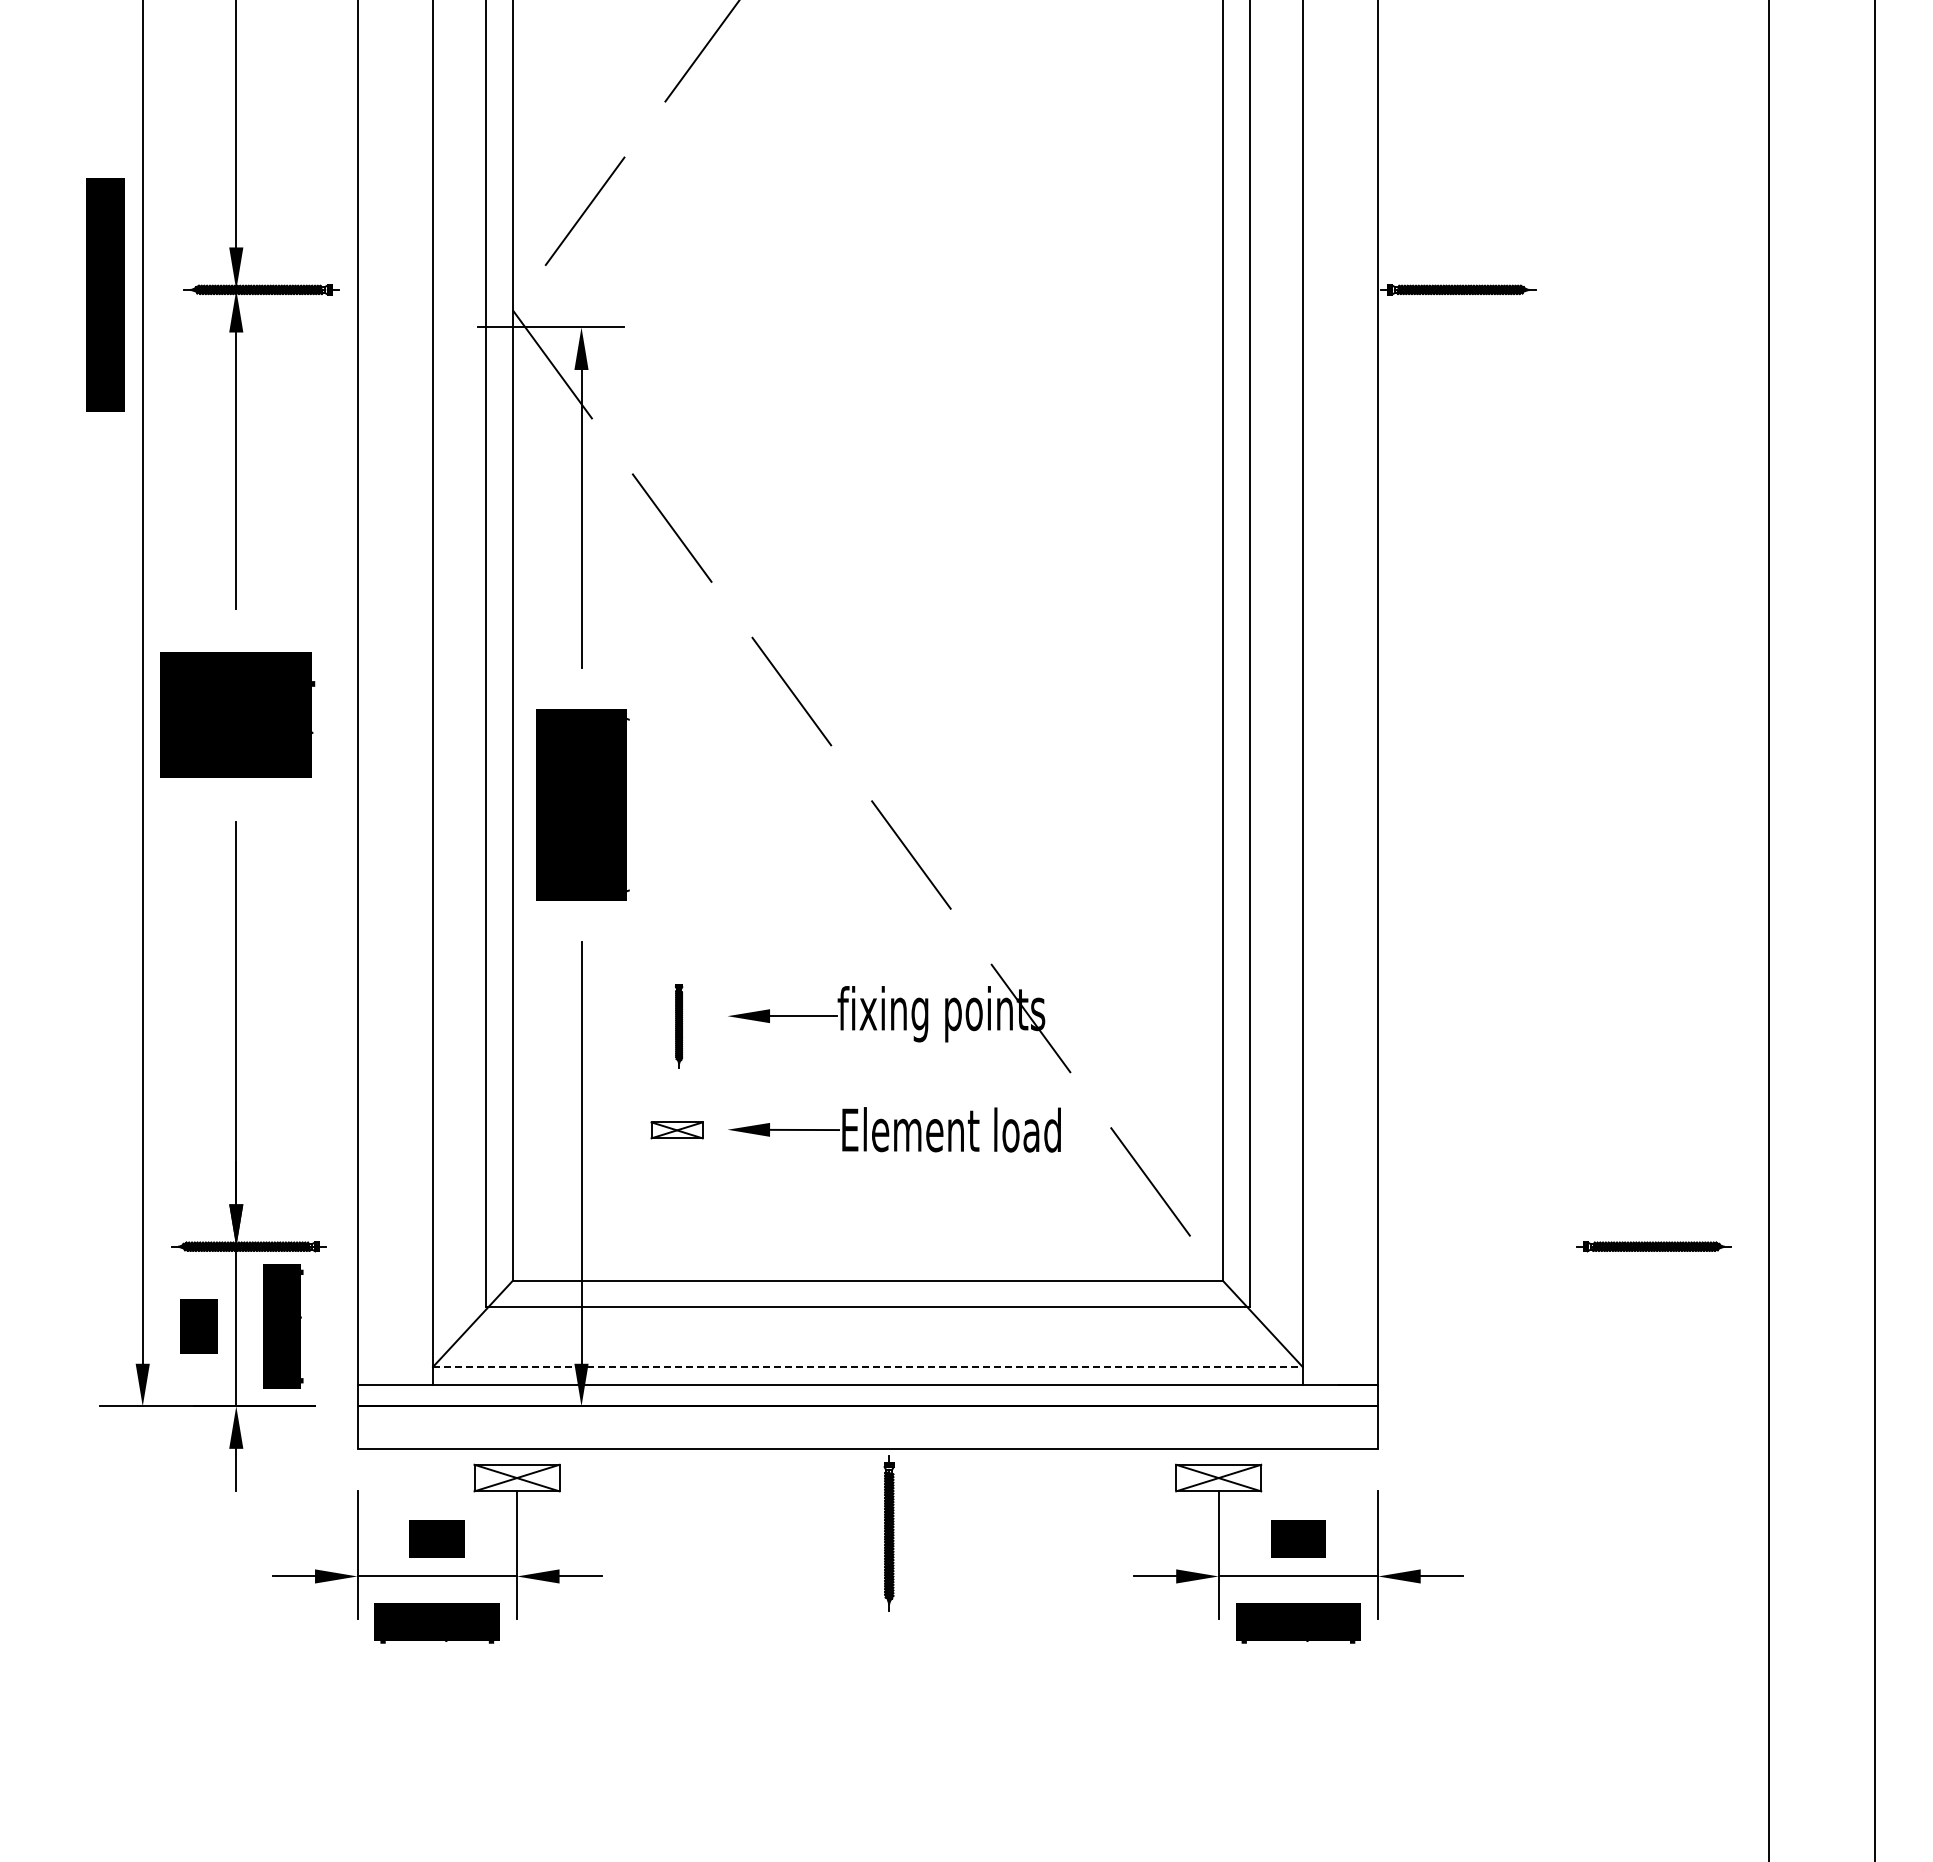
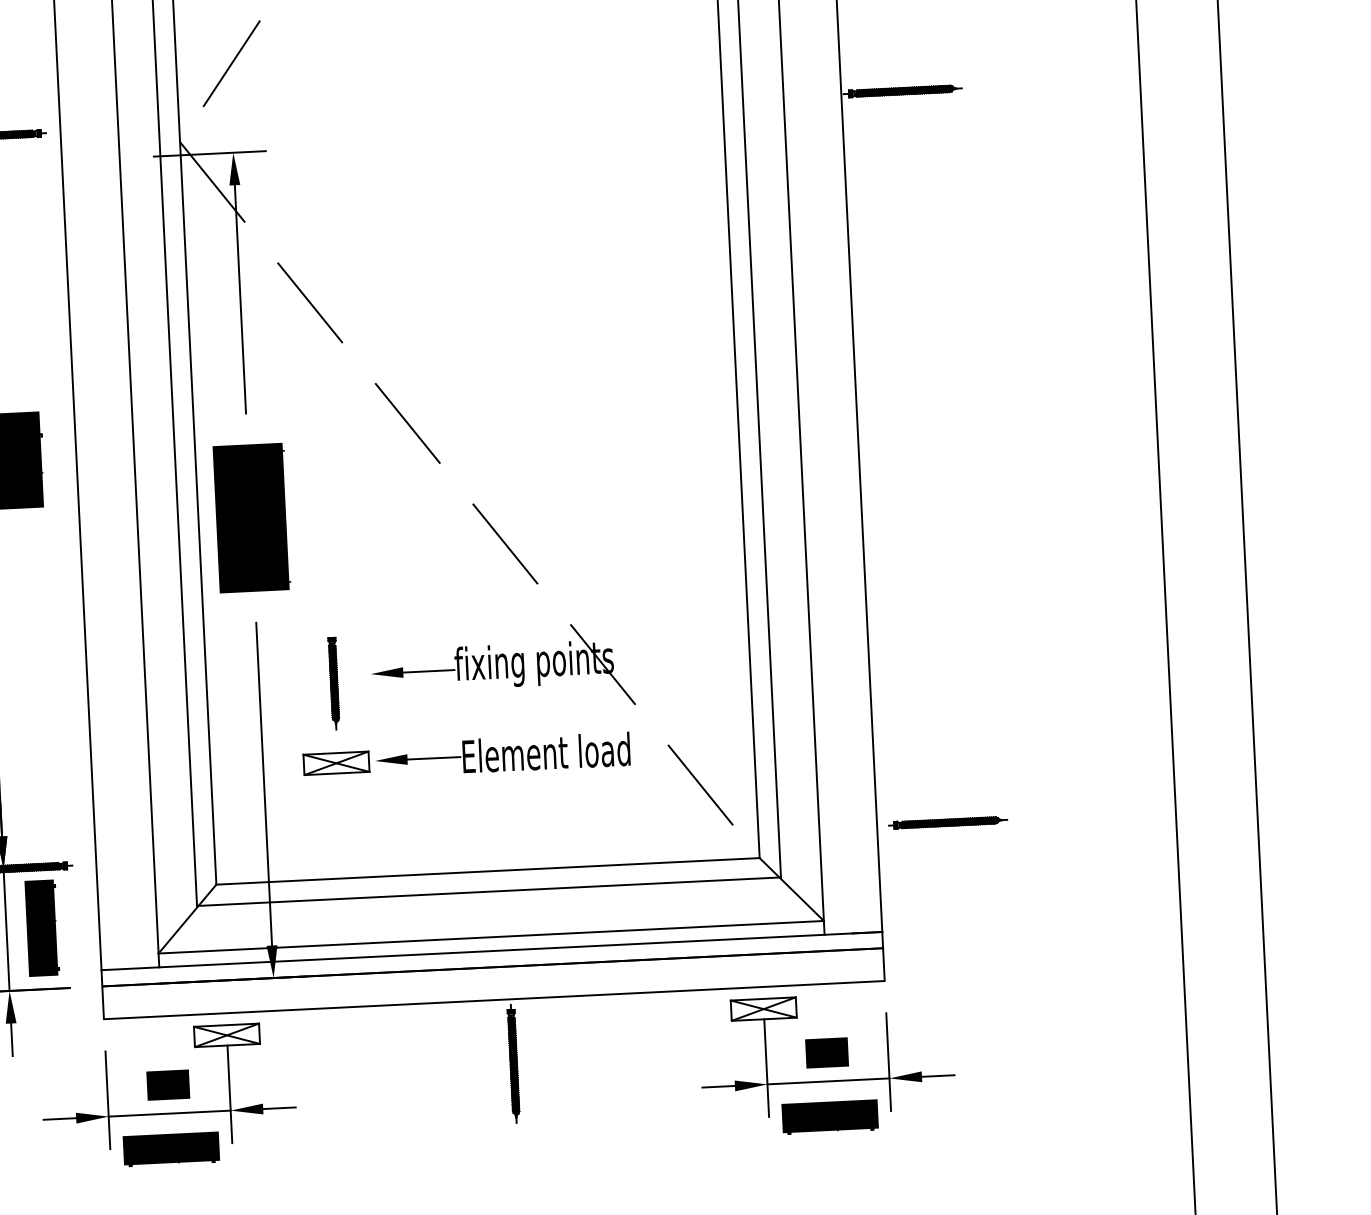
part: (678, 1026) -> (333, 683), size x1.43
part: (676, 1130) -> (336, 763), size x1.67
part: (1653, 1246) -> (947, 822), moved
line: (867, 1366) -> (490, 936), dashed -> solid

